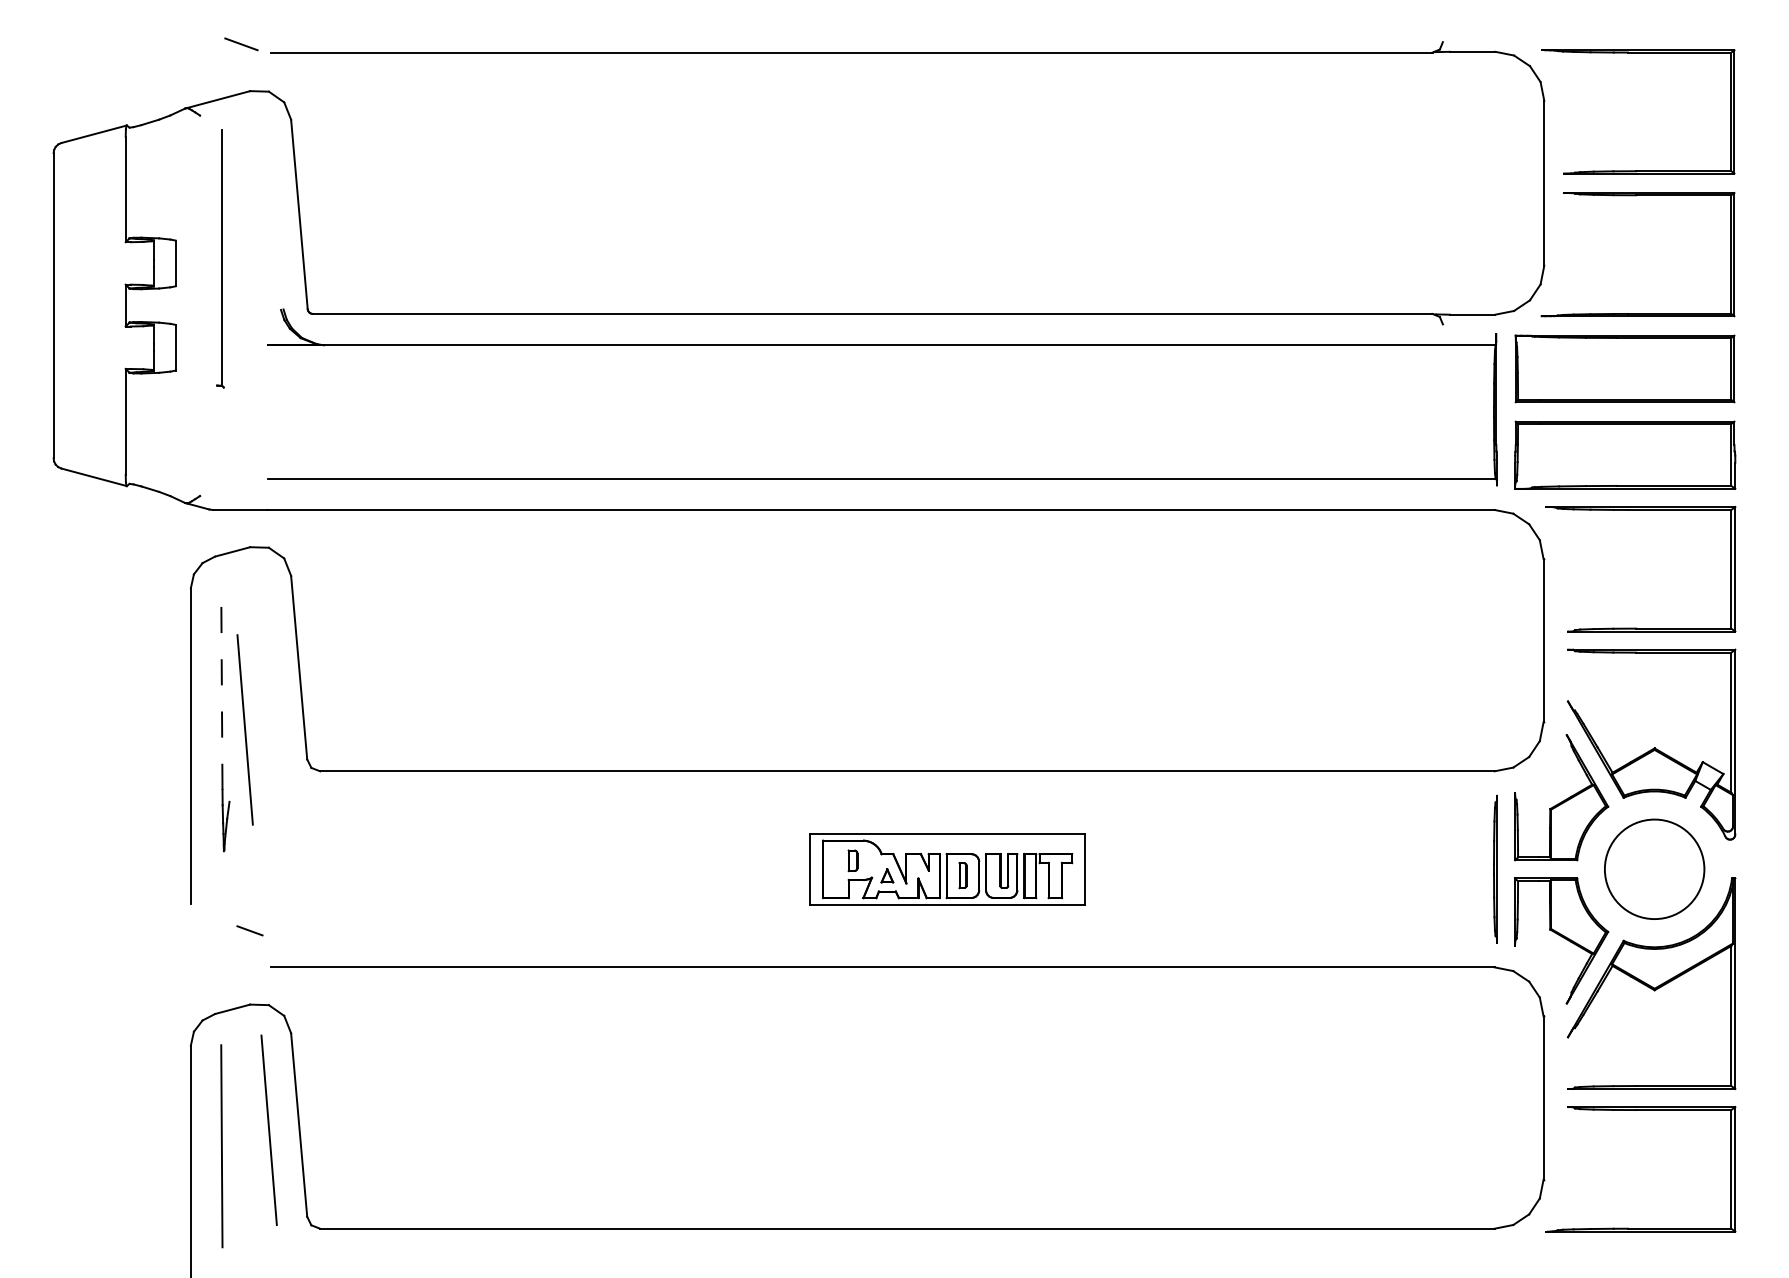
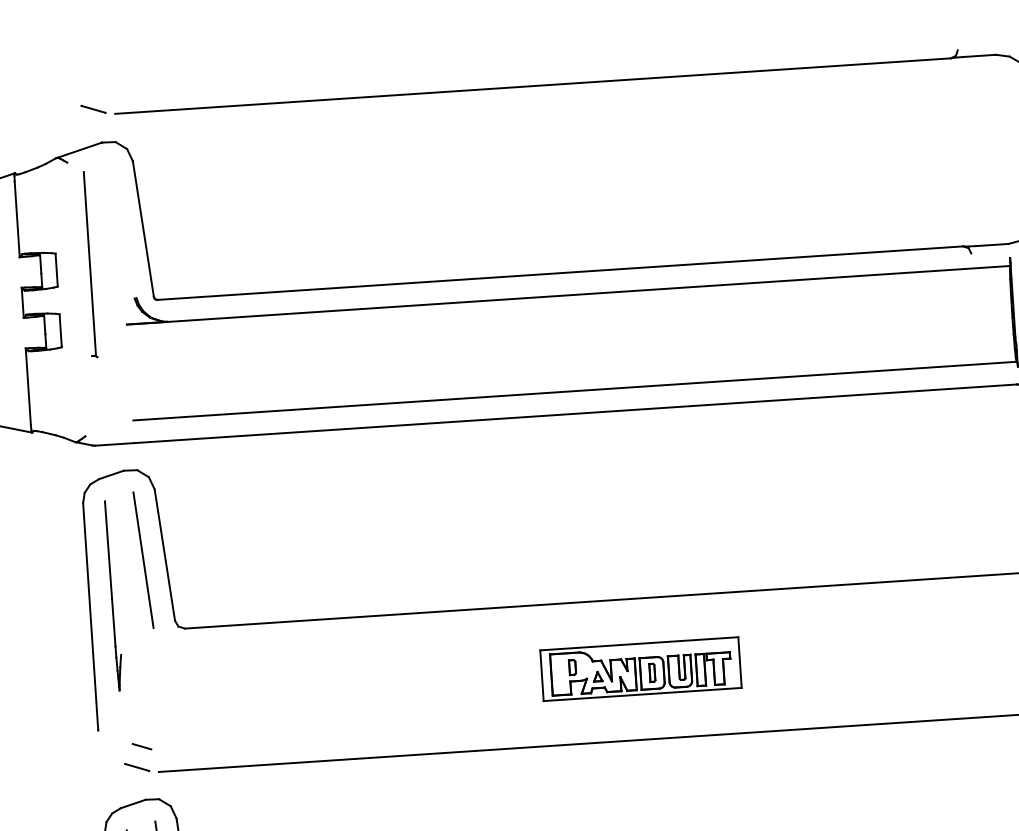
line: (221, 688) -> (109, 573), dashed -> solid
line: (244, 729) -> (143, 559), moved
line: (241, 959) -> (137, 767), added

